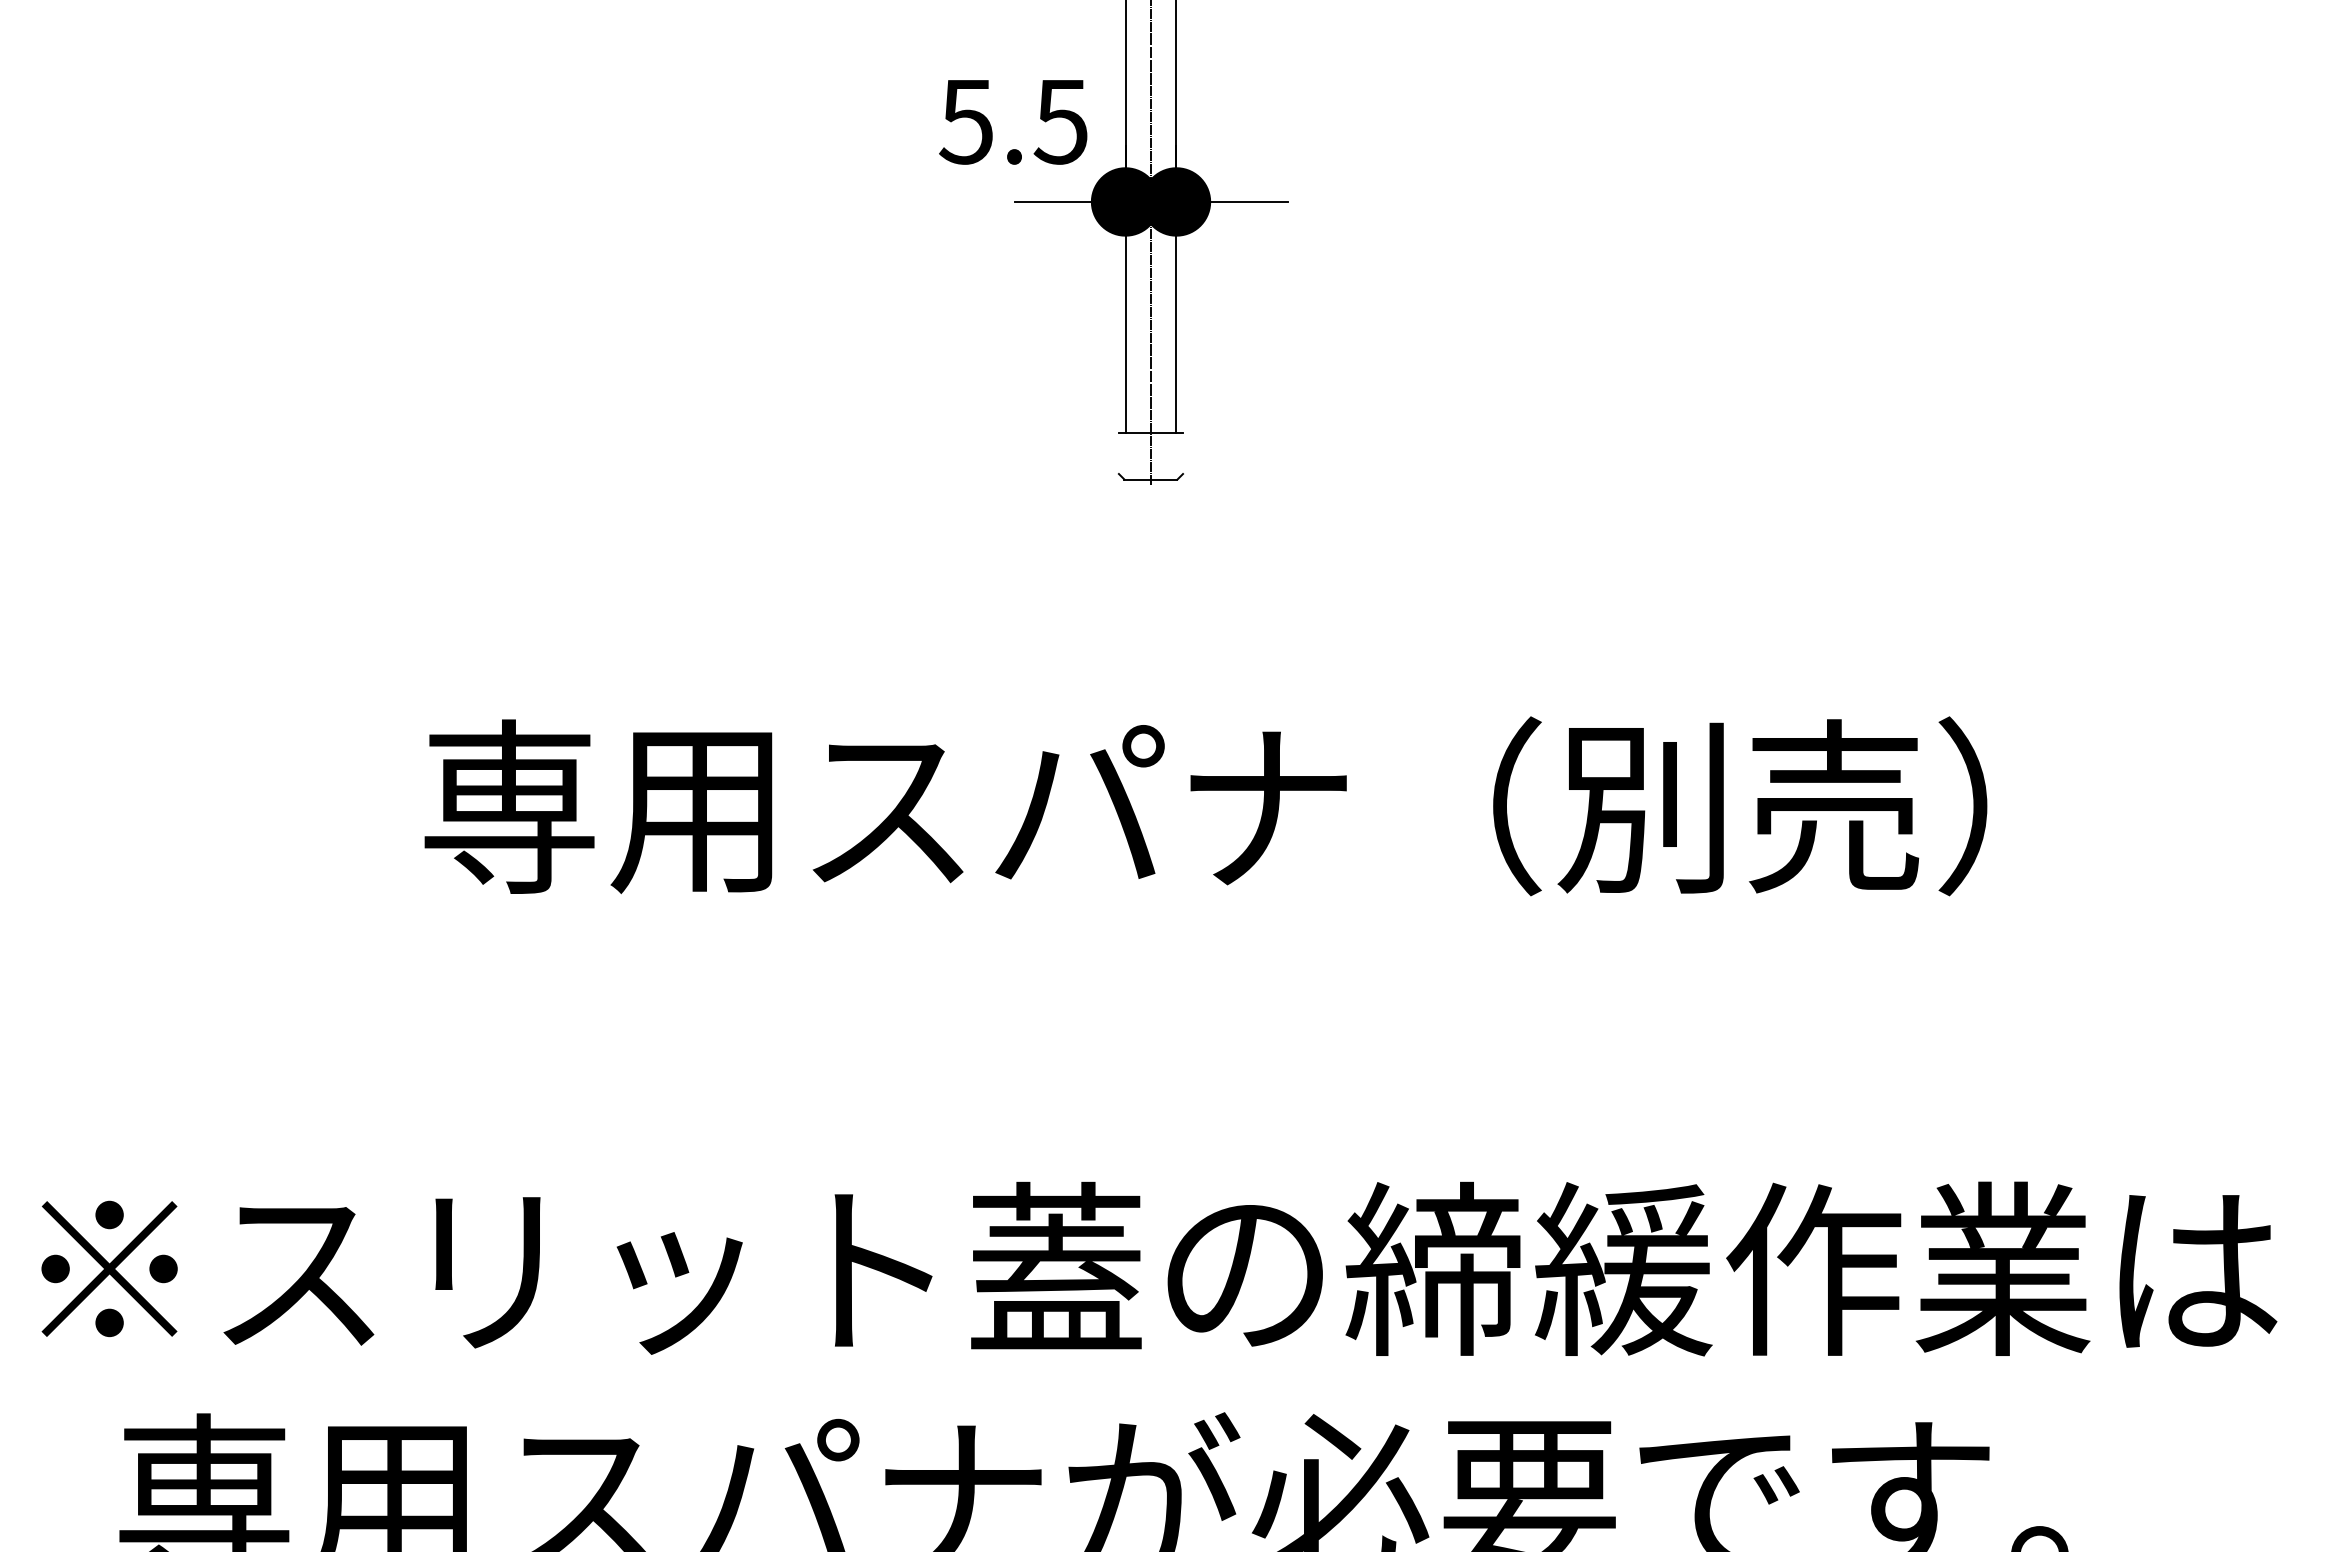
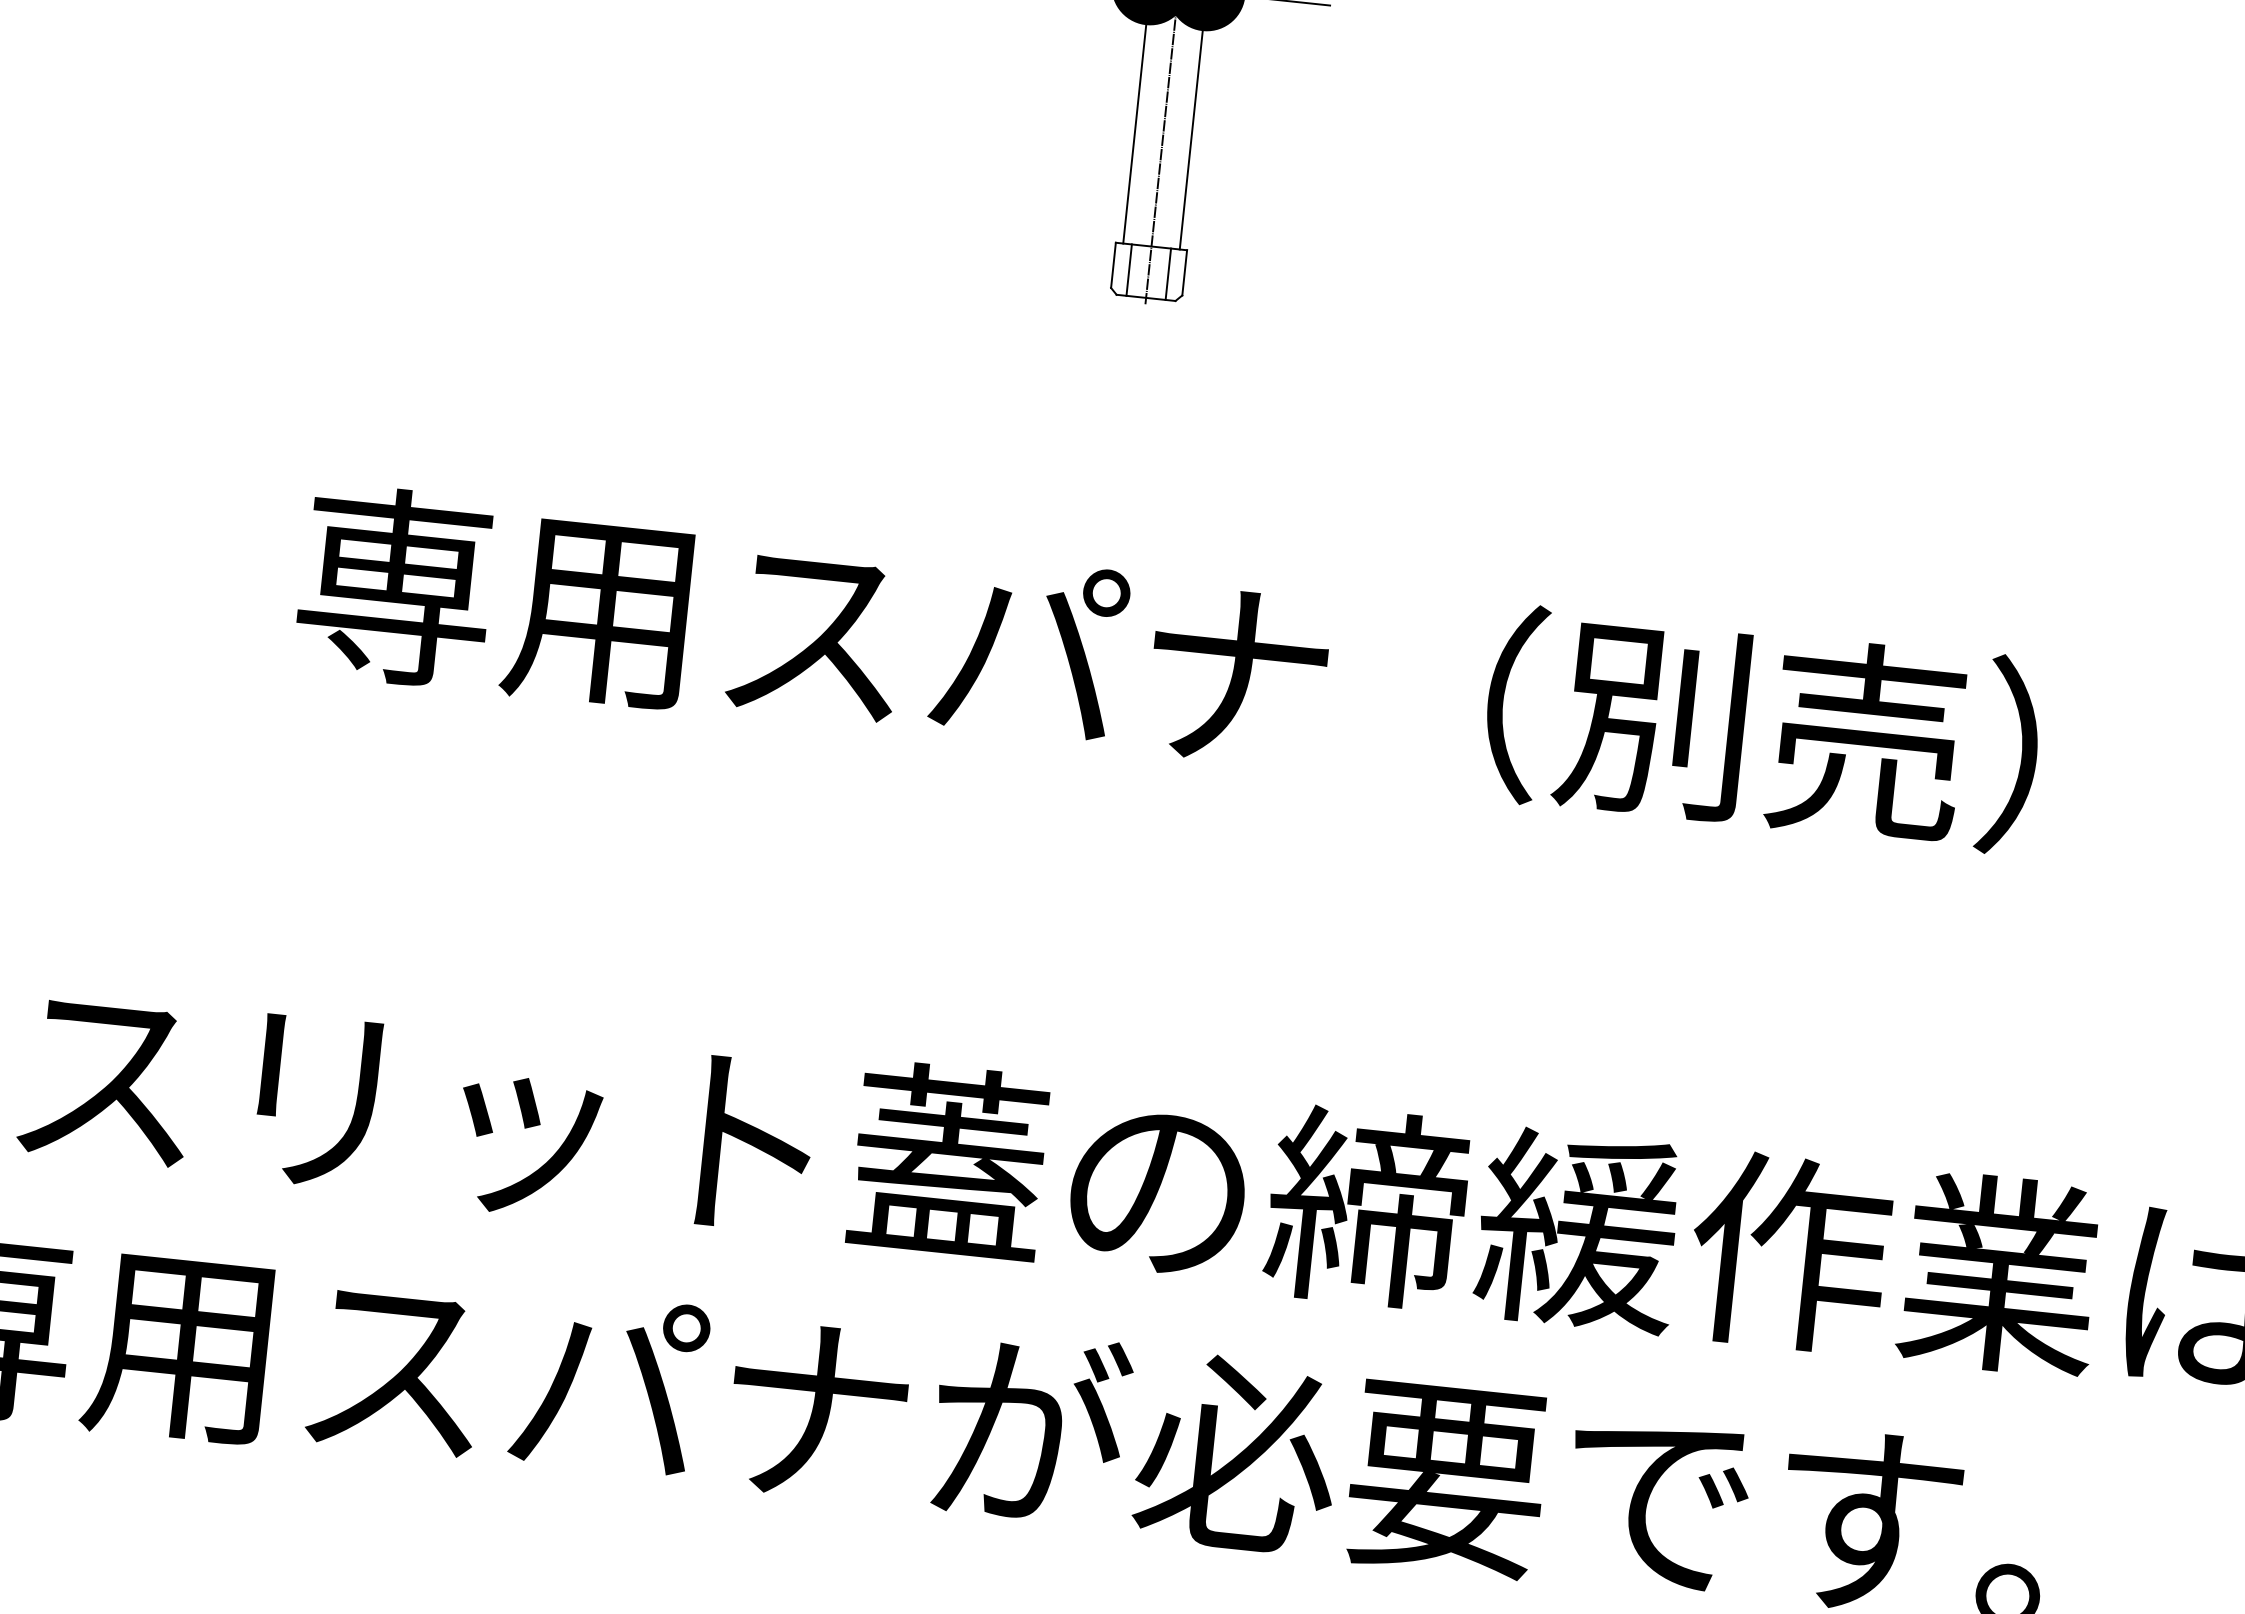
line: (1118, 453) -> (1113, 265), added
line: (1183, 453) -> (1185, 272), added
line: (1133, 456) -> (1129, 270), added
line: (1168, 456) -> (1168, 274), added

